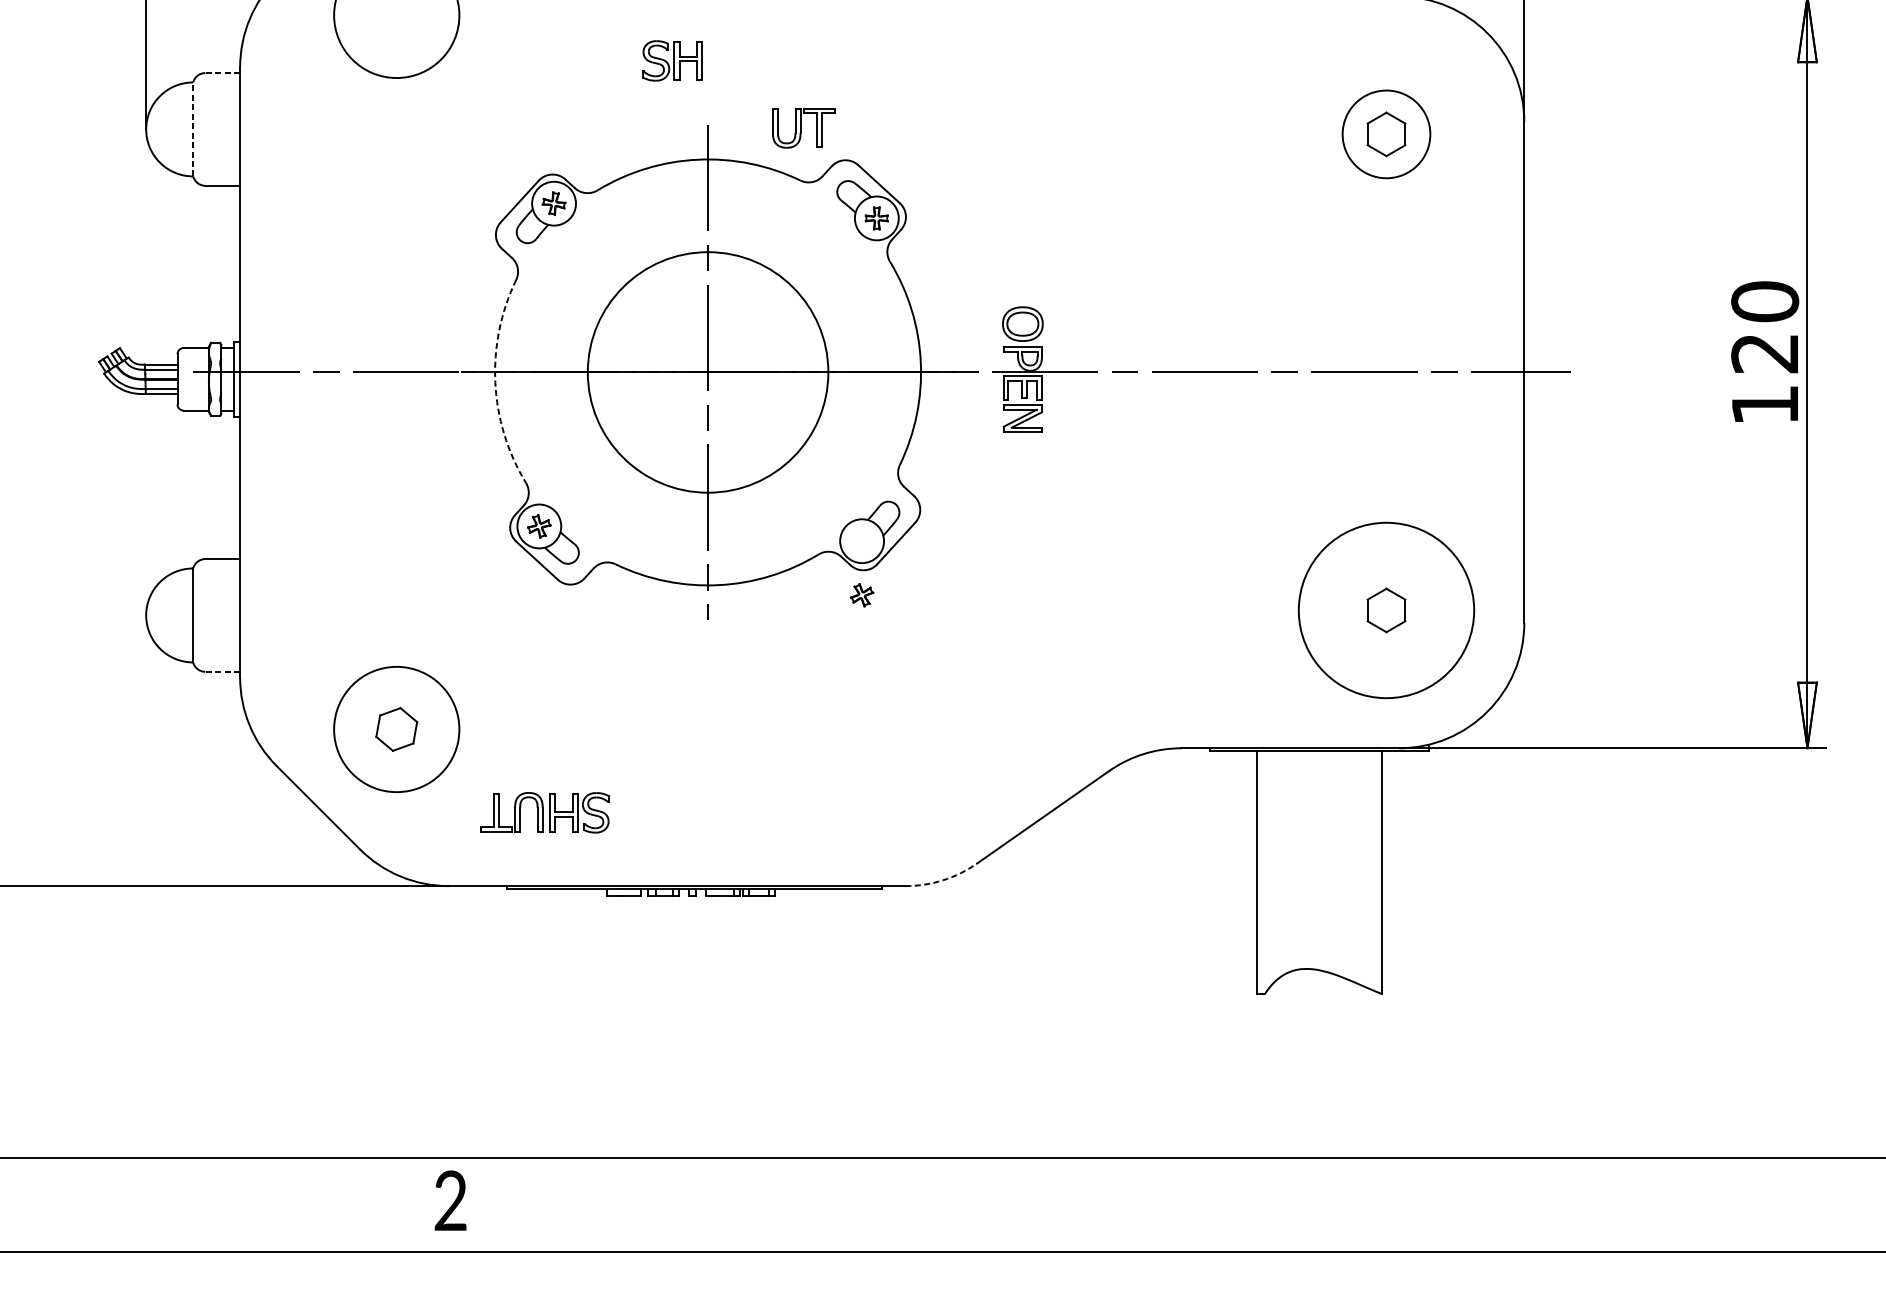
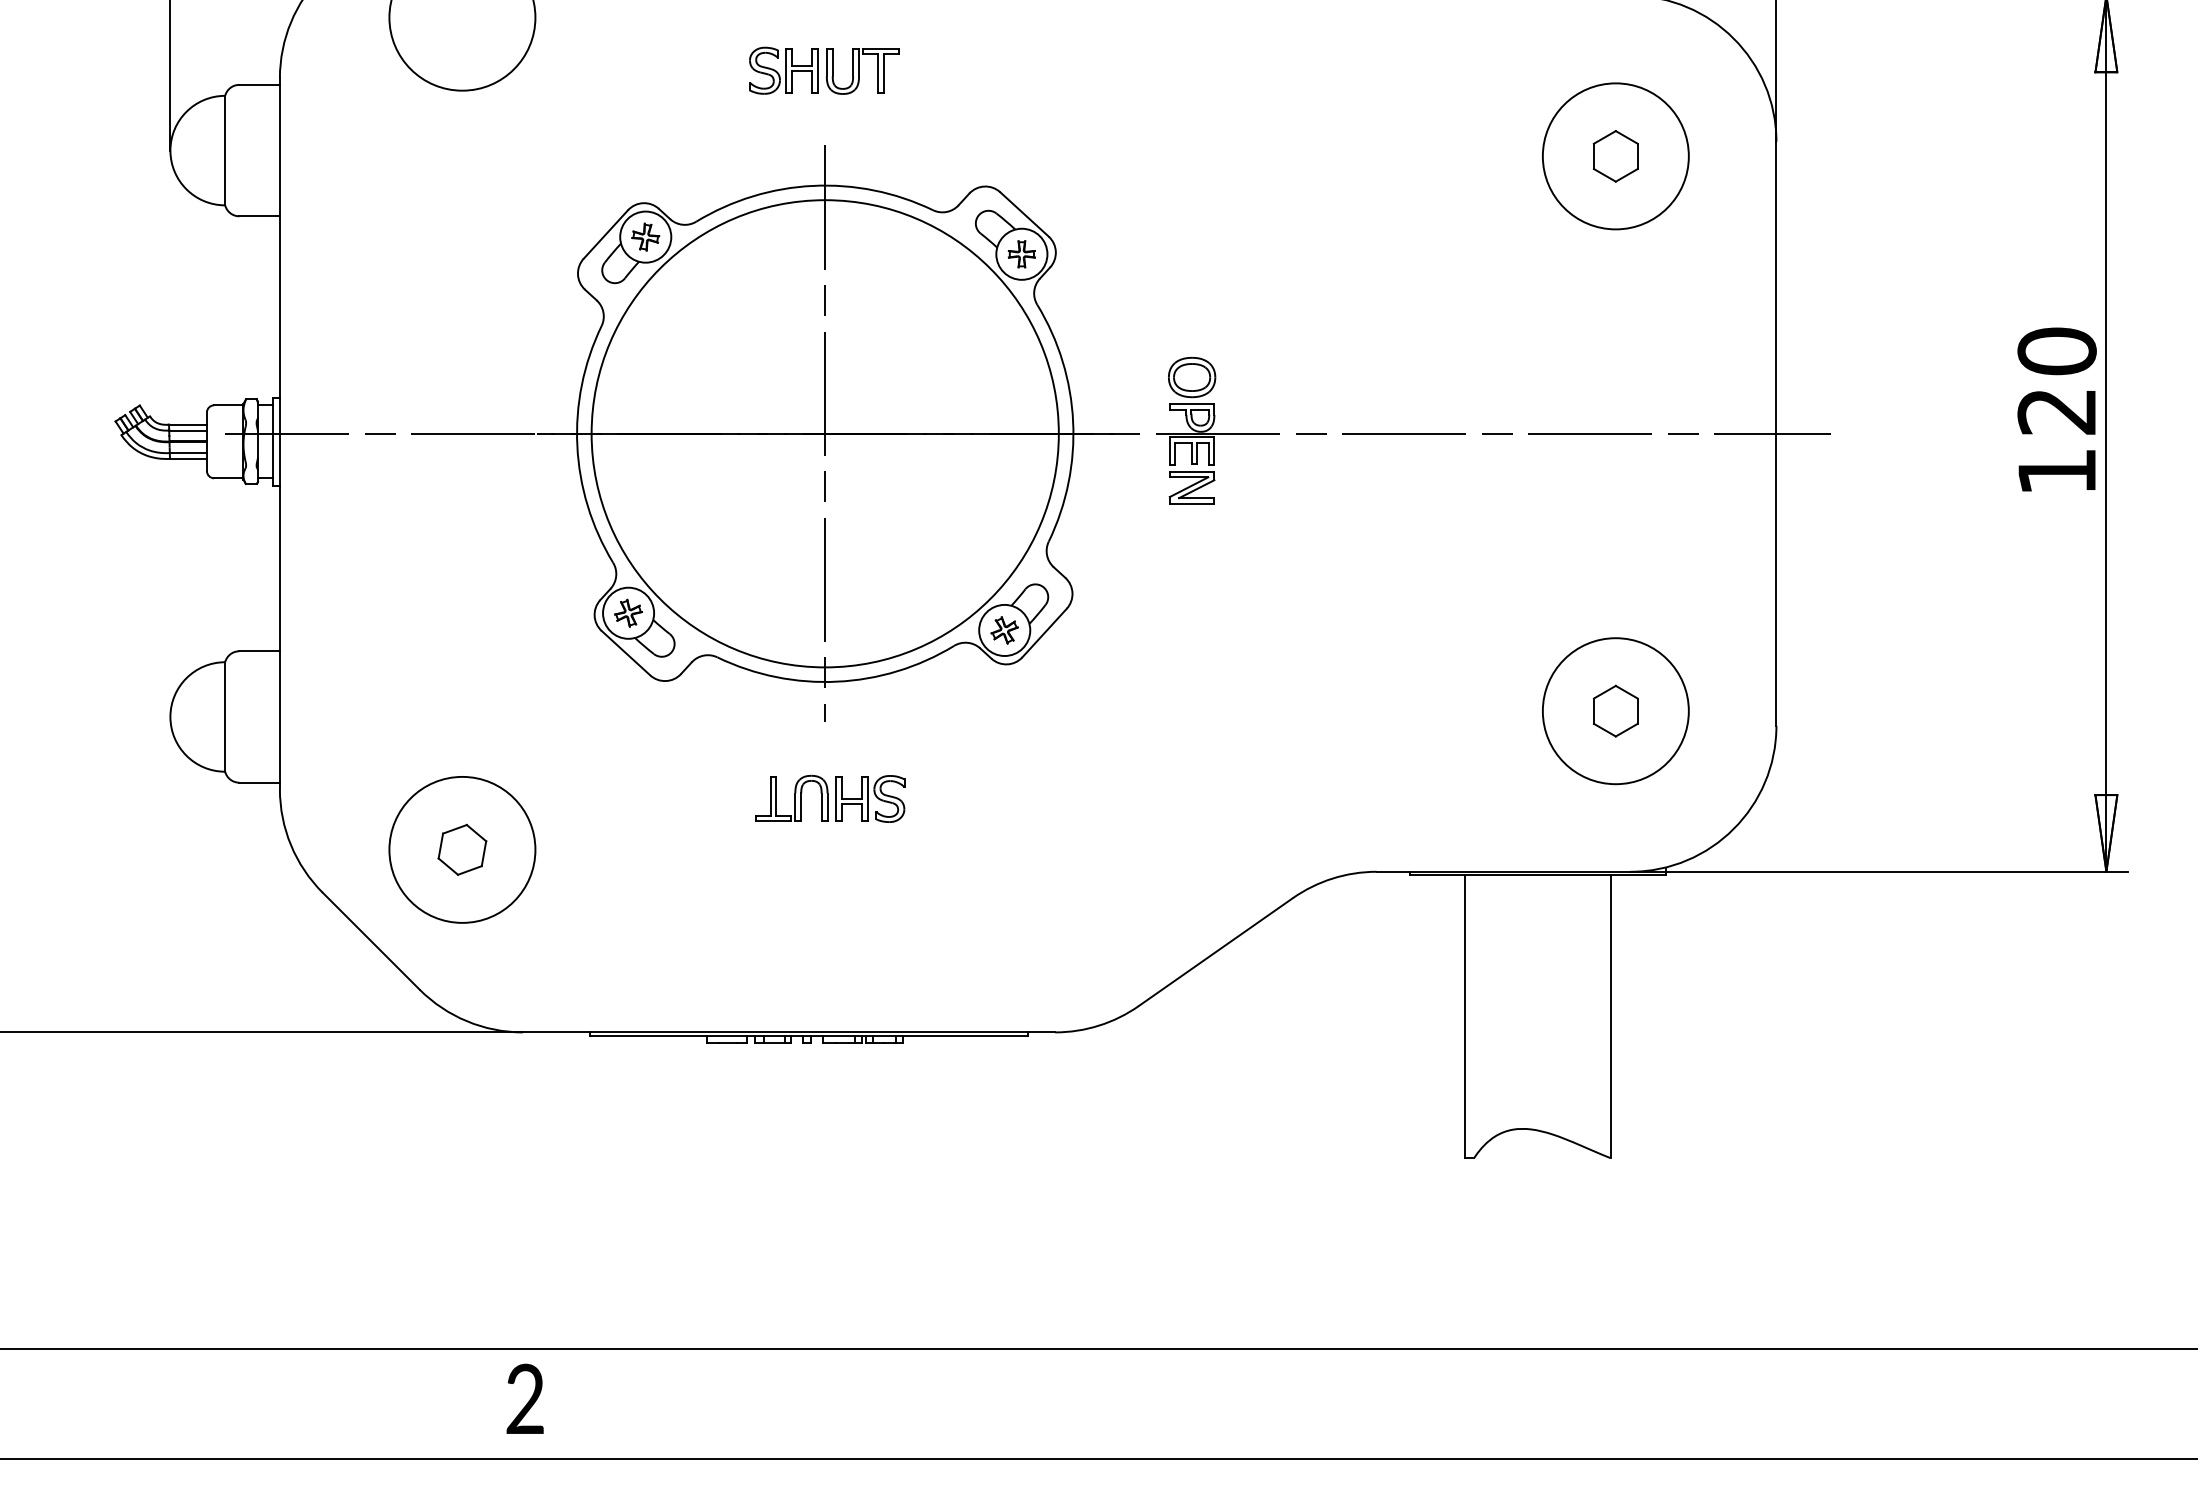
line: (222, 72) -> (259, 84), dashed -> solid
part: (803, 128) -> (862, 71), moved
line: (193, 129) -> (225, 150), dashed -> solid
circle: (1386, 134) -> (1615, 156), size x1.43
circle: (707, 372) -> (824, 433), size x1.67
arc: (495, 382) -> (577, 445), dashed -> solid
part: (861, 595) -> (1004, 630), moved
circle: (1386, 610) -> (1615, 711), size x0.71
line: (222, 671) -> (259, 782), dashed -> solid
part: (545, 812) -> (830, 798), moved
arc: (943, 880) -> (1099, 1025), dashed -> solid

